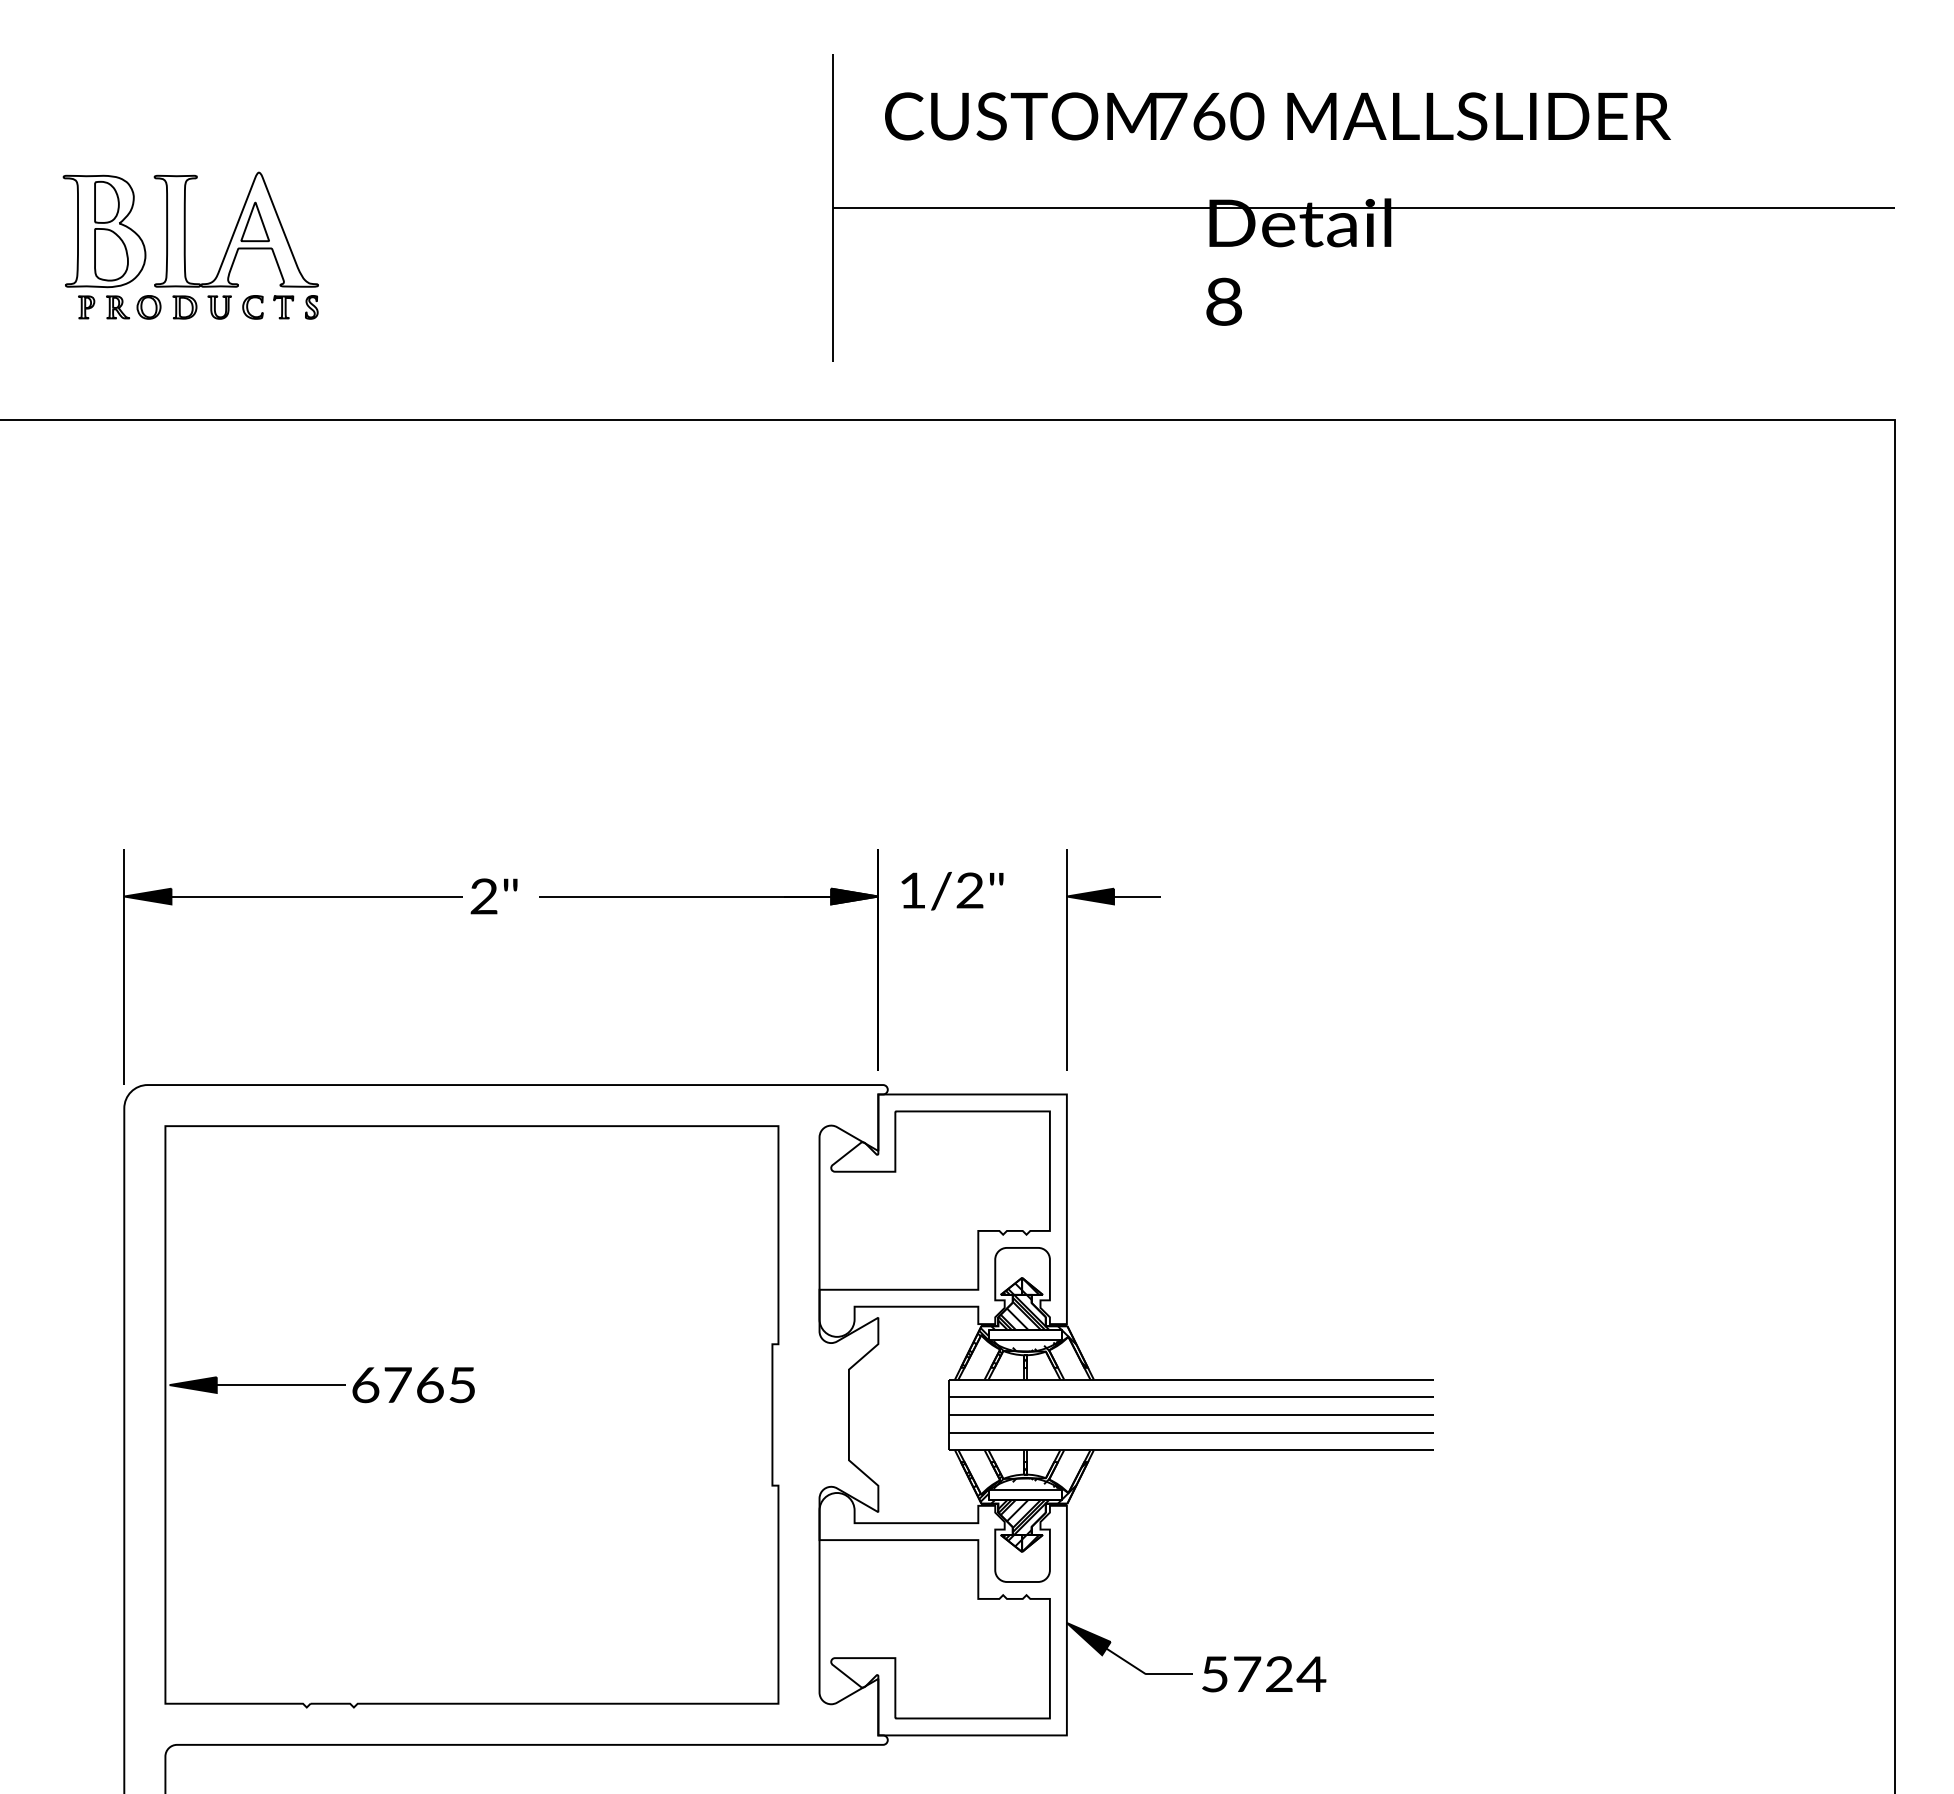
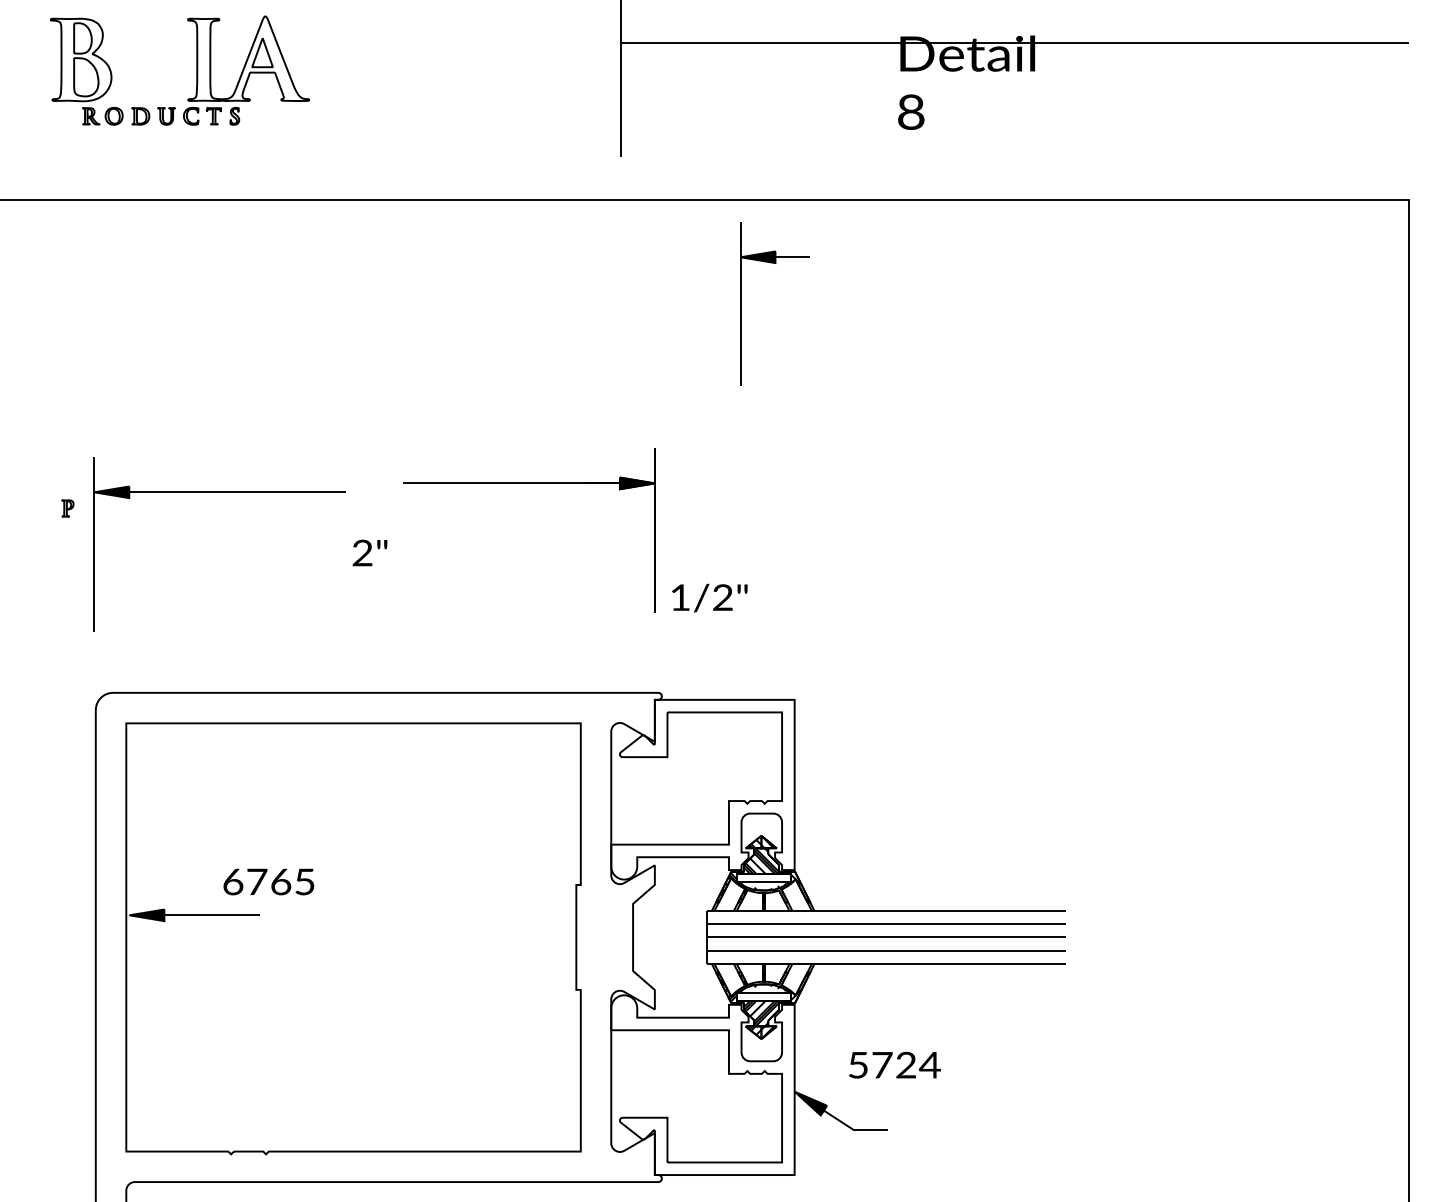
part: (235, 229) -> (247, 58), moved
part: (86, 307) -> (67, 508), moved
text: (952, 891) -> (709, 598), moved
part: (292, 897) -> (219, 493), moved
part: (708, 897) -> (528, 484), moved
part: (1067, 959) -> (740, 303), moved
text: (413, 1385) -> (268, 882), moved
text: (1264, 1674) -> (895, 1065), moved

